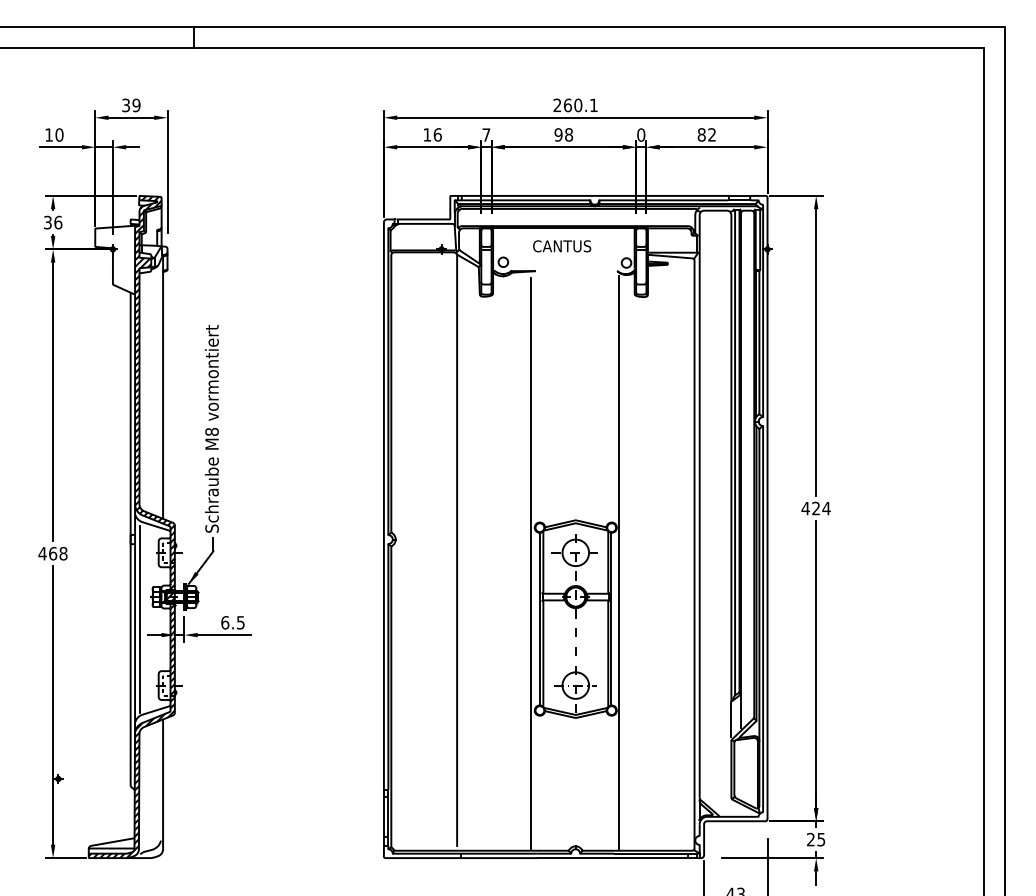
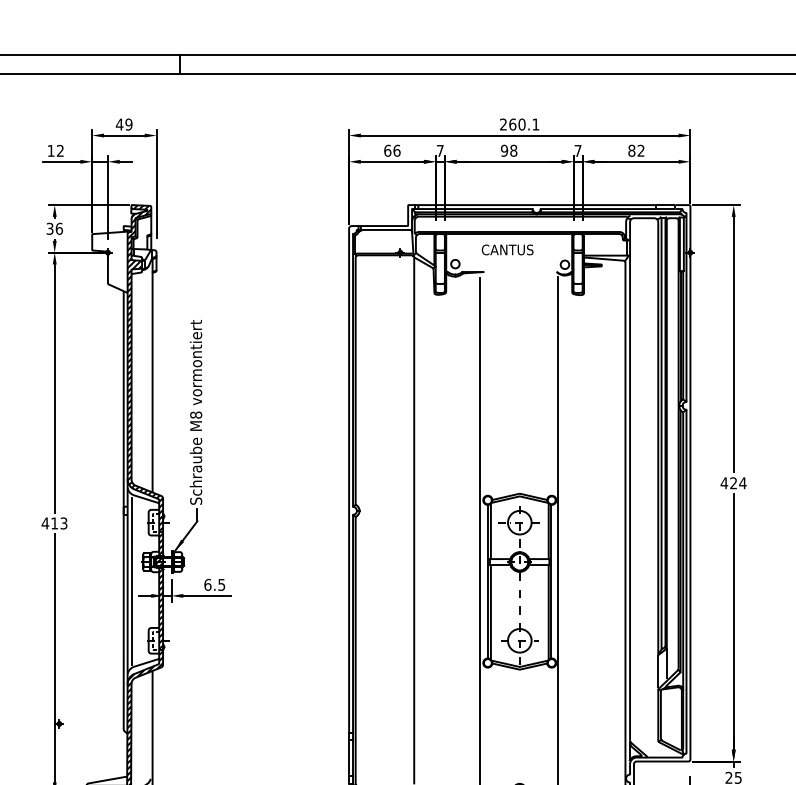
text: (125, 105) -> (119, 124), 39 -> 49
text: (59, 134) -> (60, 150), 10 -> 12
text: (427, 134) -> (387, 150), 16 -> 66
text: (641, 134) -> (578, 150), 0 -> 7
text: (58, 553) -> (59, 523), 468 -> 413

